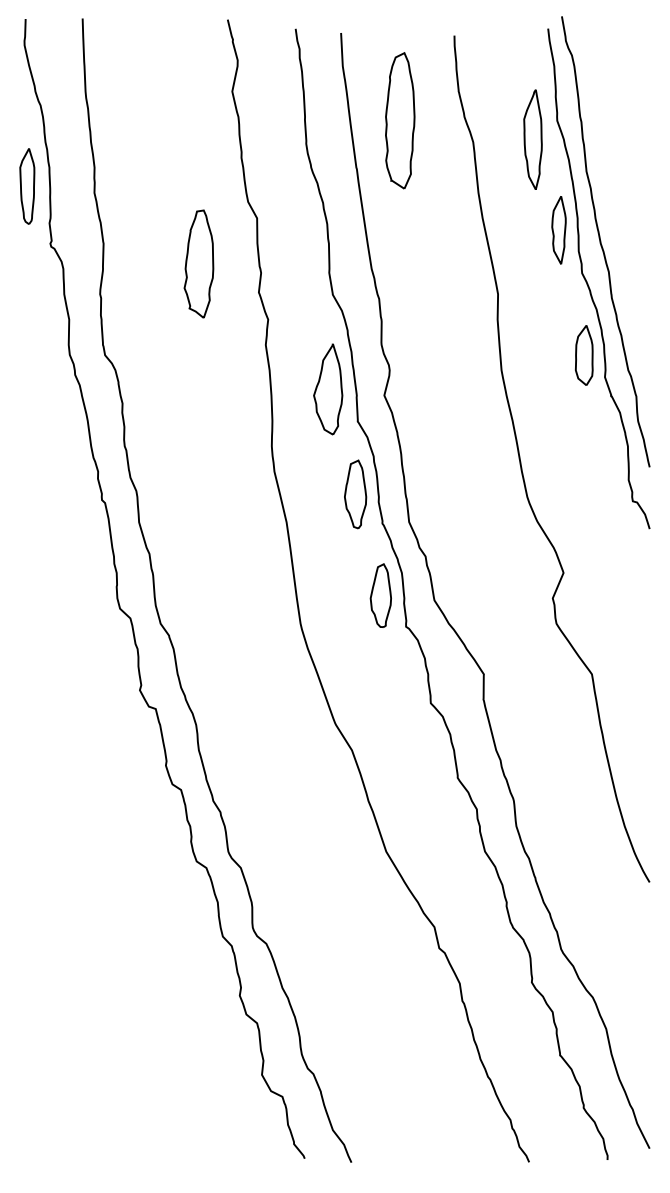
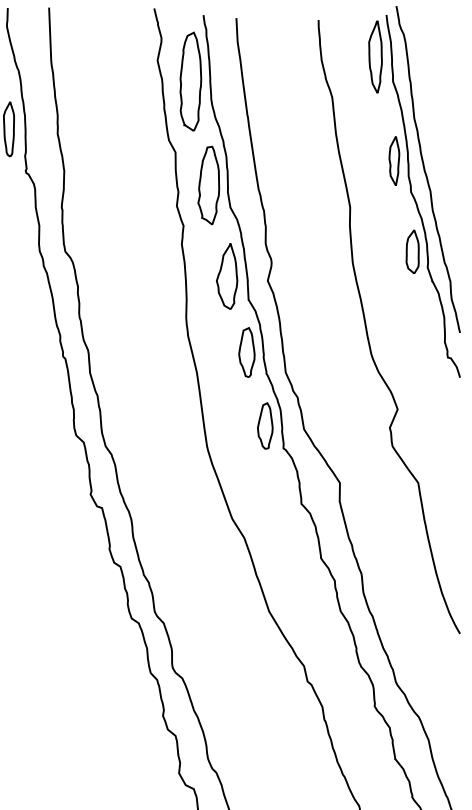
part: (400, 120) -> (191, 81), moved
part: (532, 139) -> (375, 56), moved
part: (198, 263) -> (208, 185), moved

